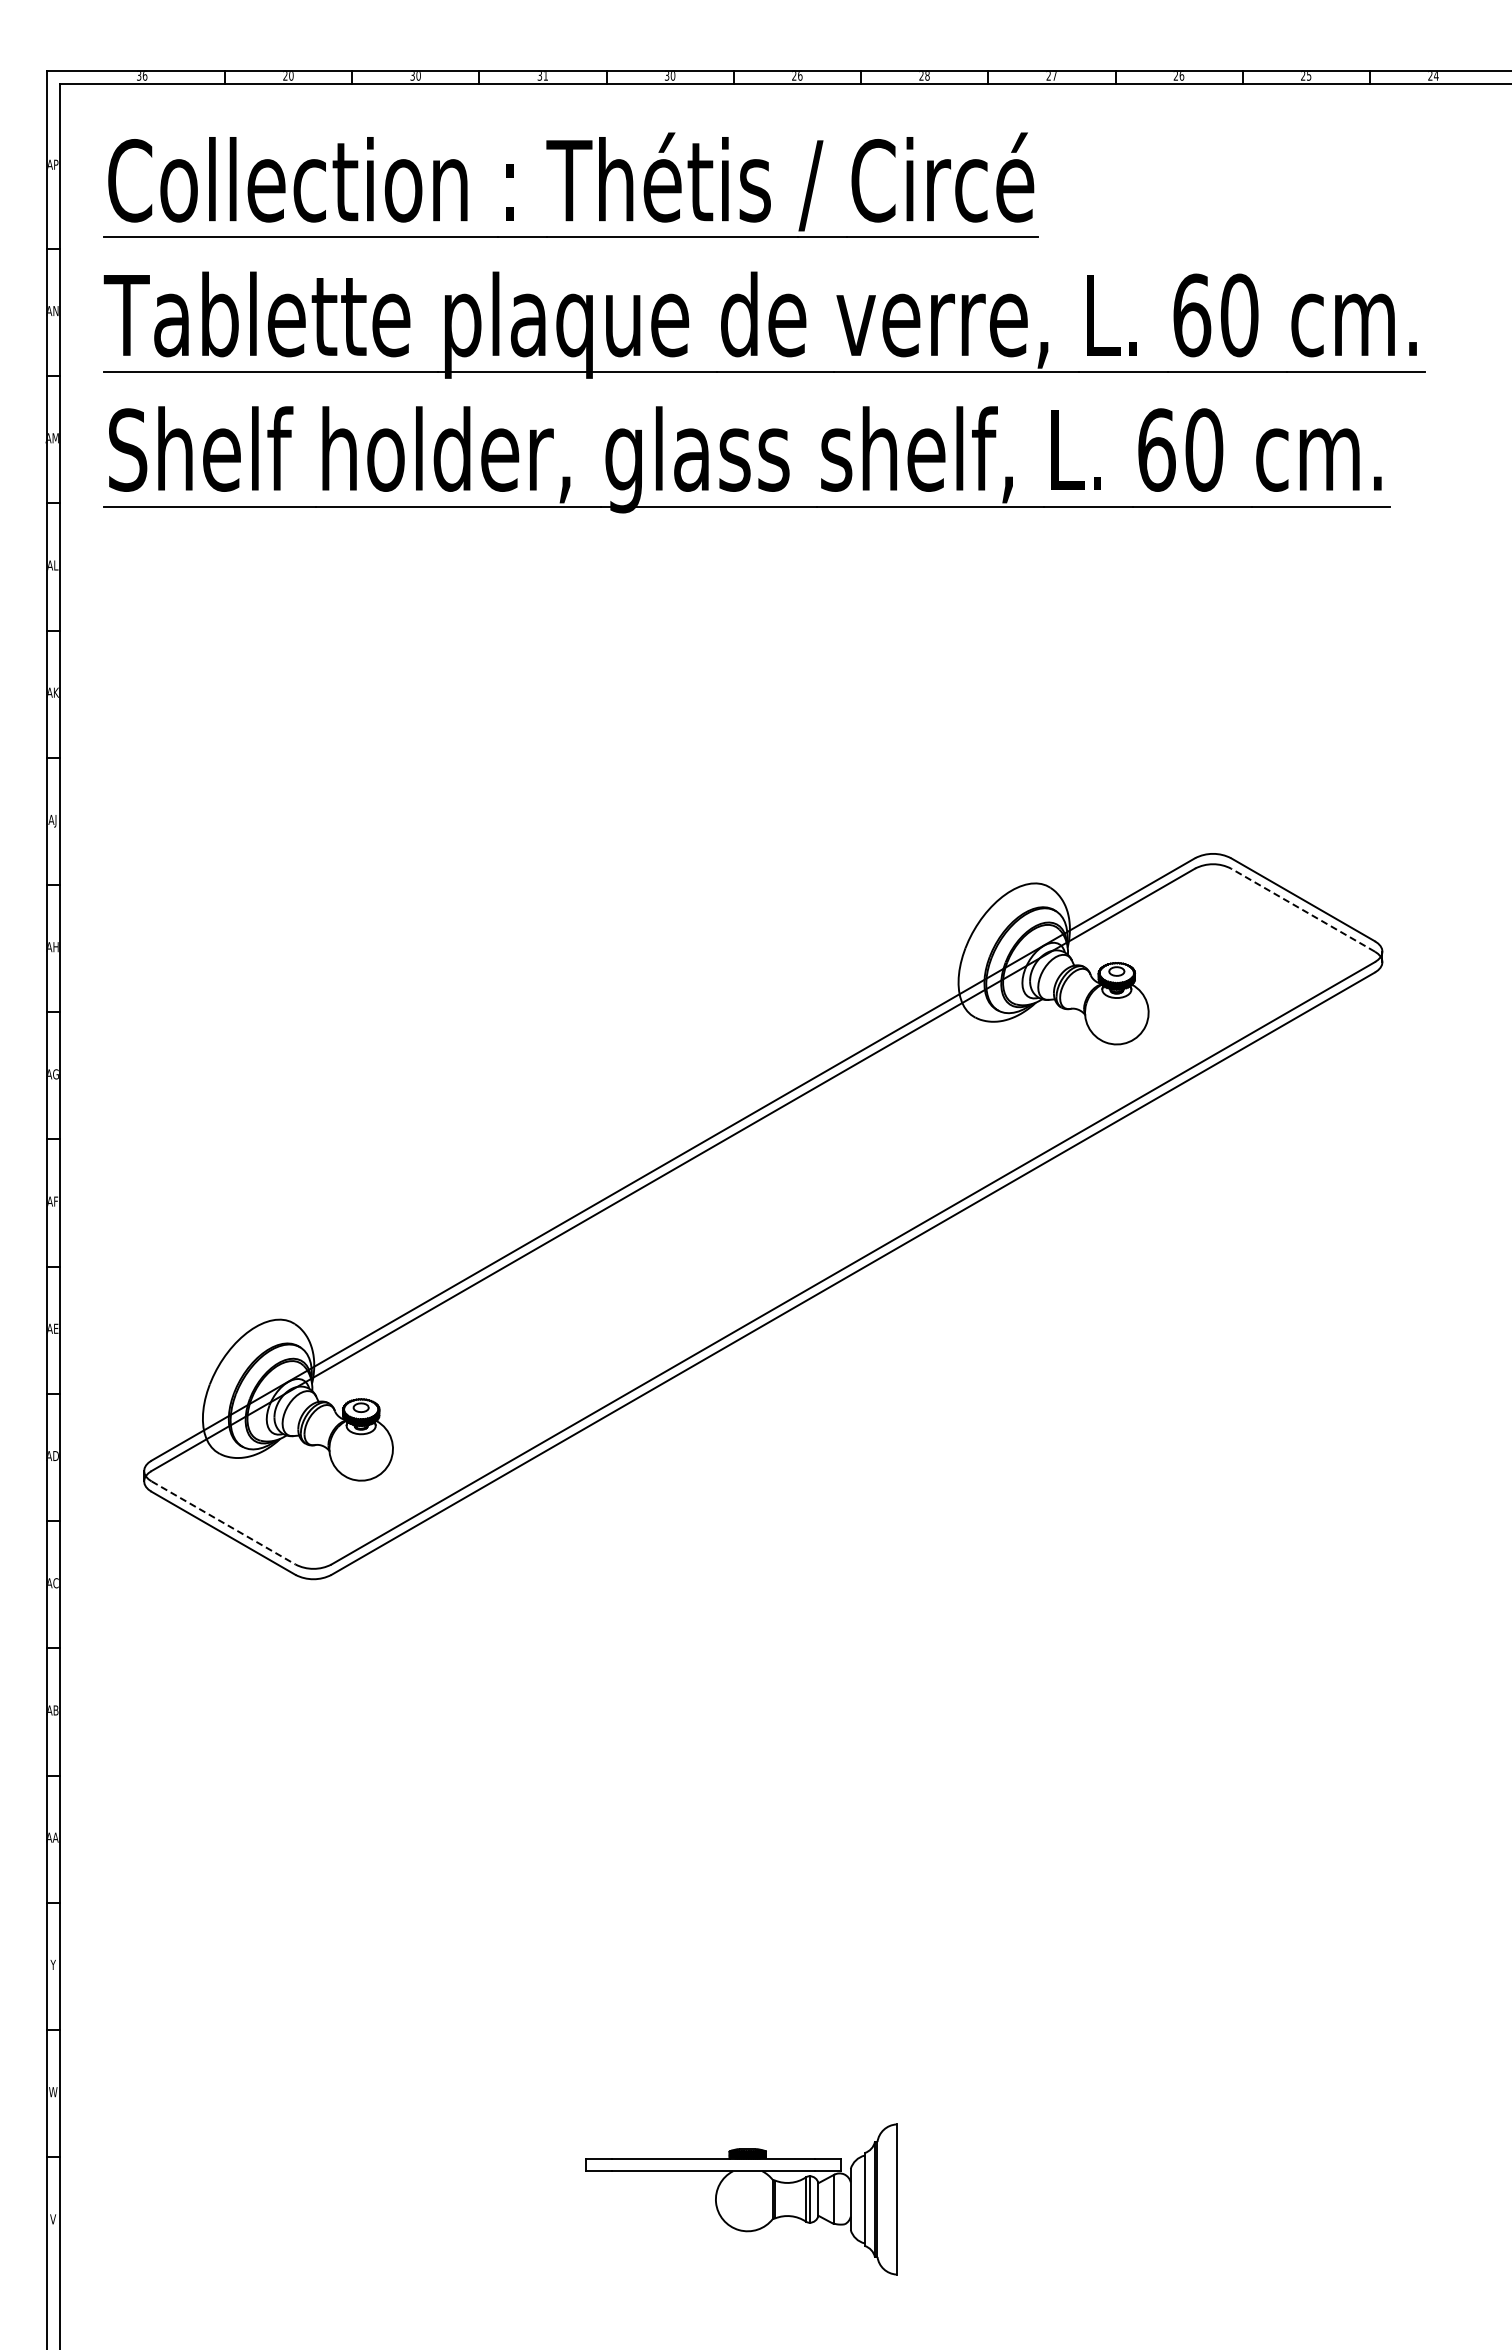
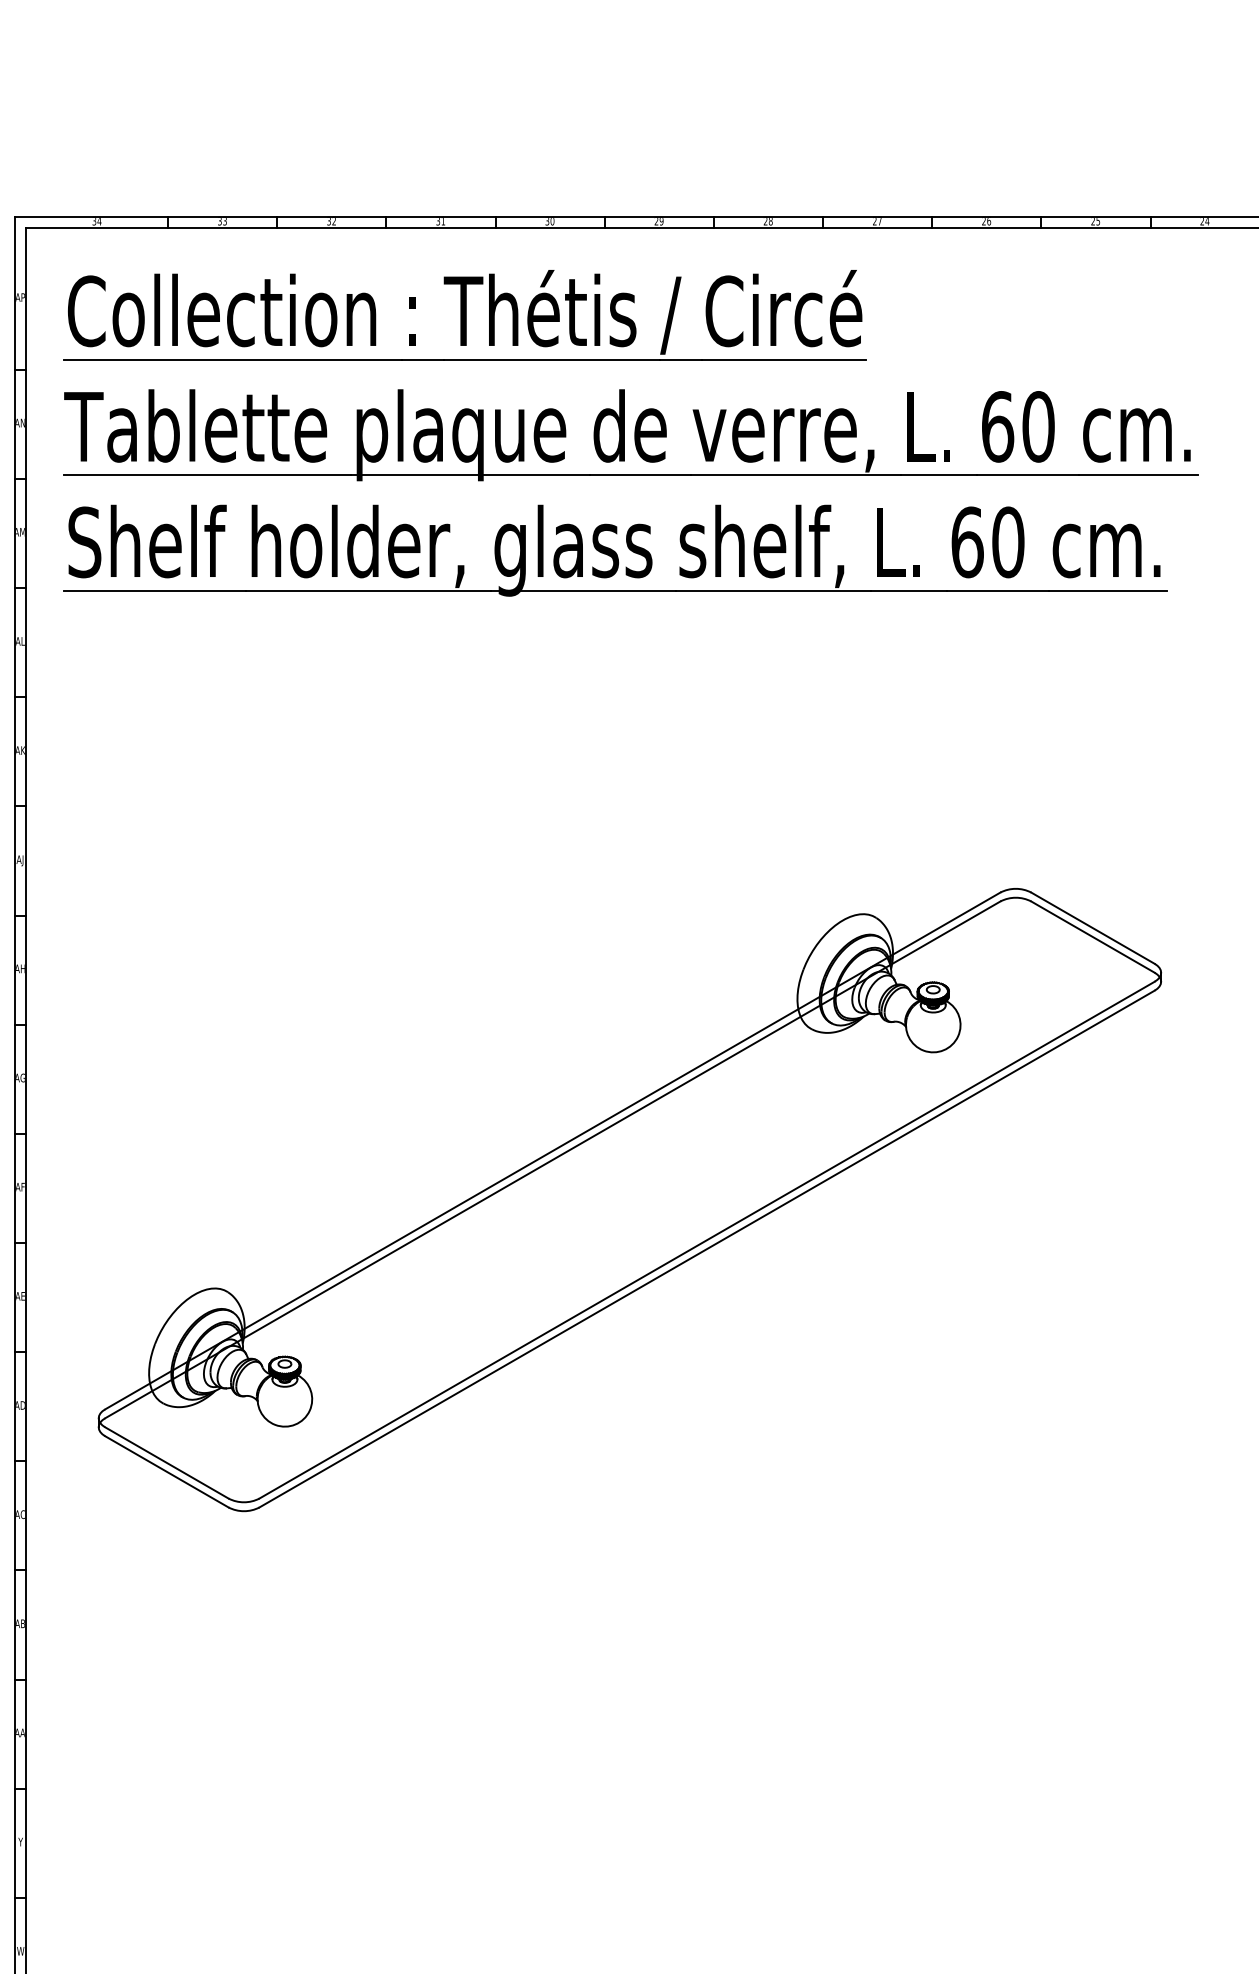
text: (144, 76) -> (98, 221), 36 -> 34
text: (288, 76) -> (222, 221), 20 -> 33
text: (418, 76) -> (334, 221), 30 -> 32
text: (800, 76) -> (661, 221), 26 -> 29
line: (1302, 909) -> (1092, 936), dashed -> solid
line: (224, 1523) -> (167, 1463), dashed -> solid

